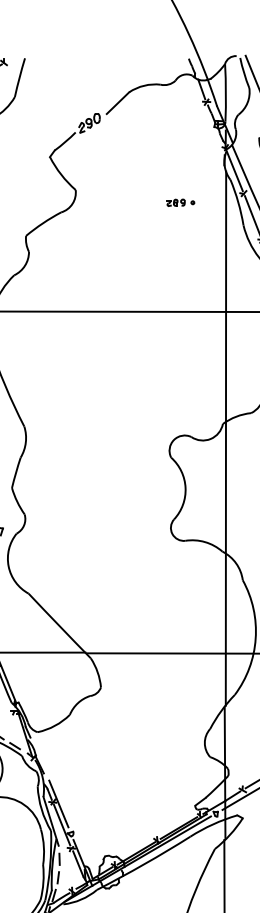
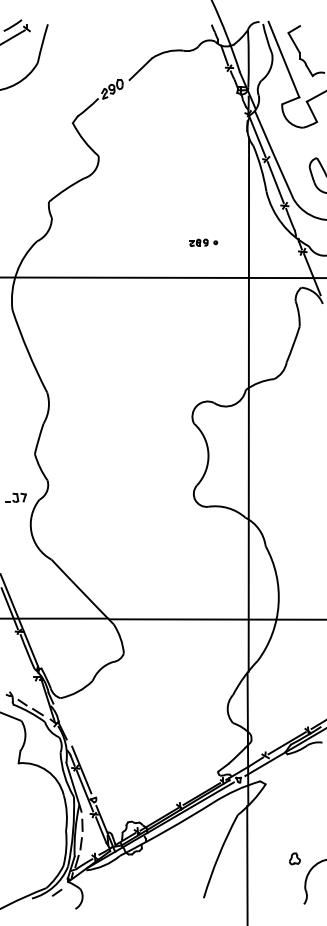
part: (180, 202) -> (203, 242), moved

